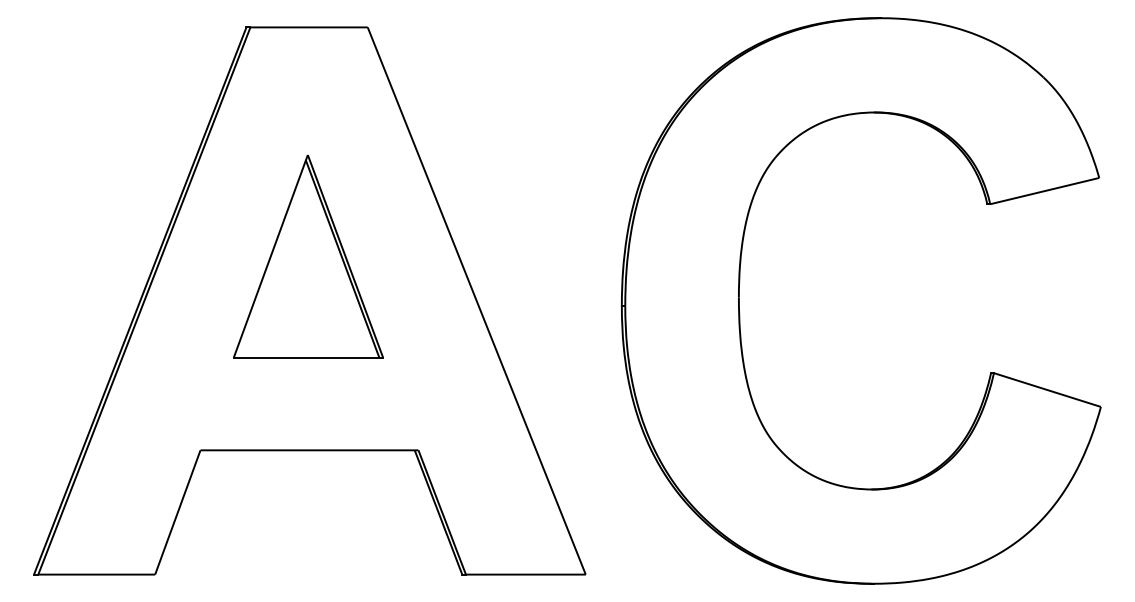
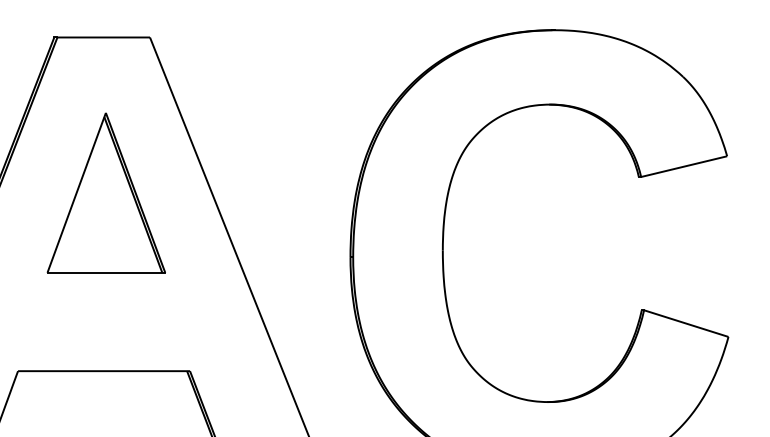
part: (308, 256) -> (106, 192), moved

